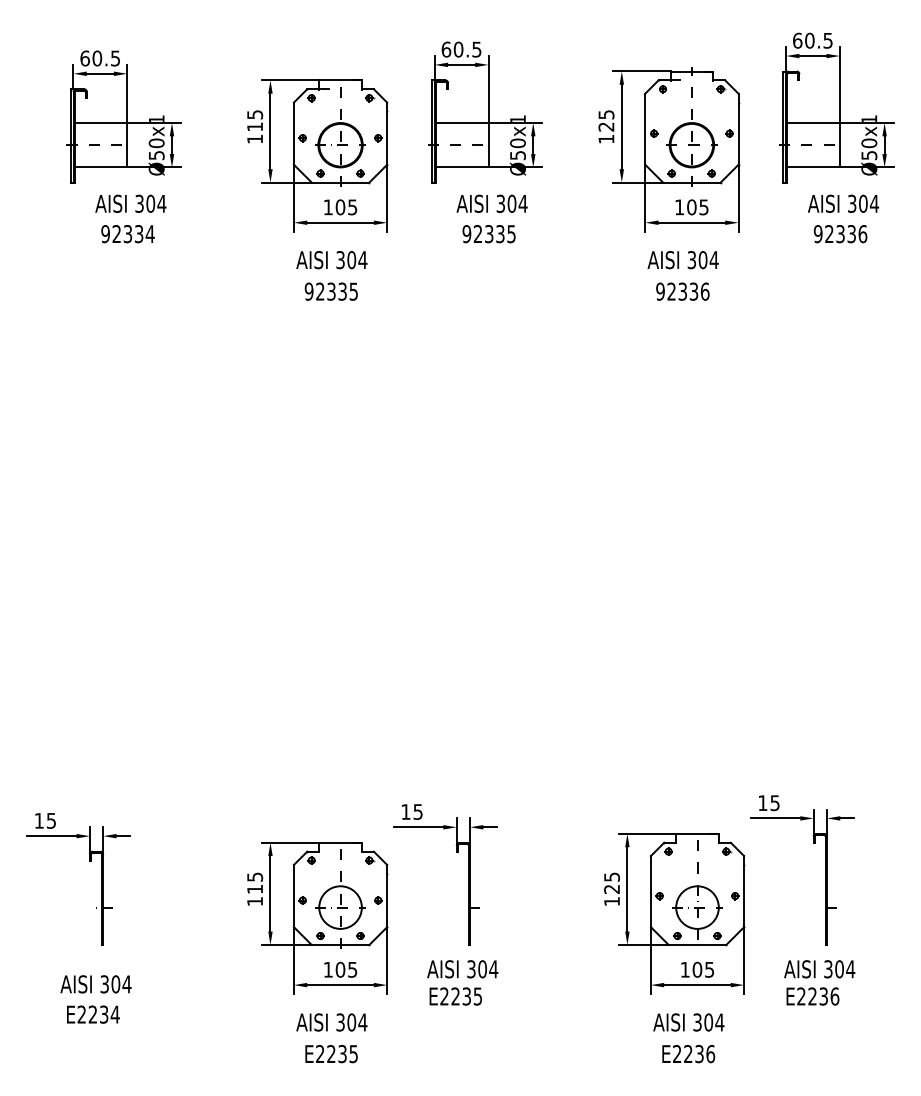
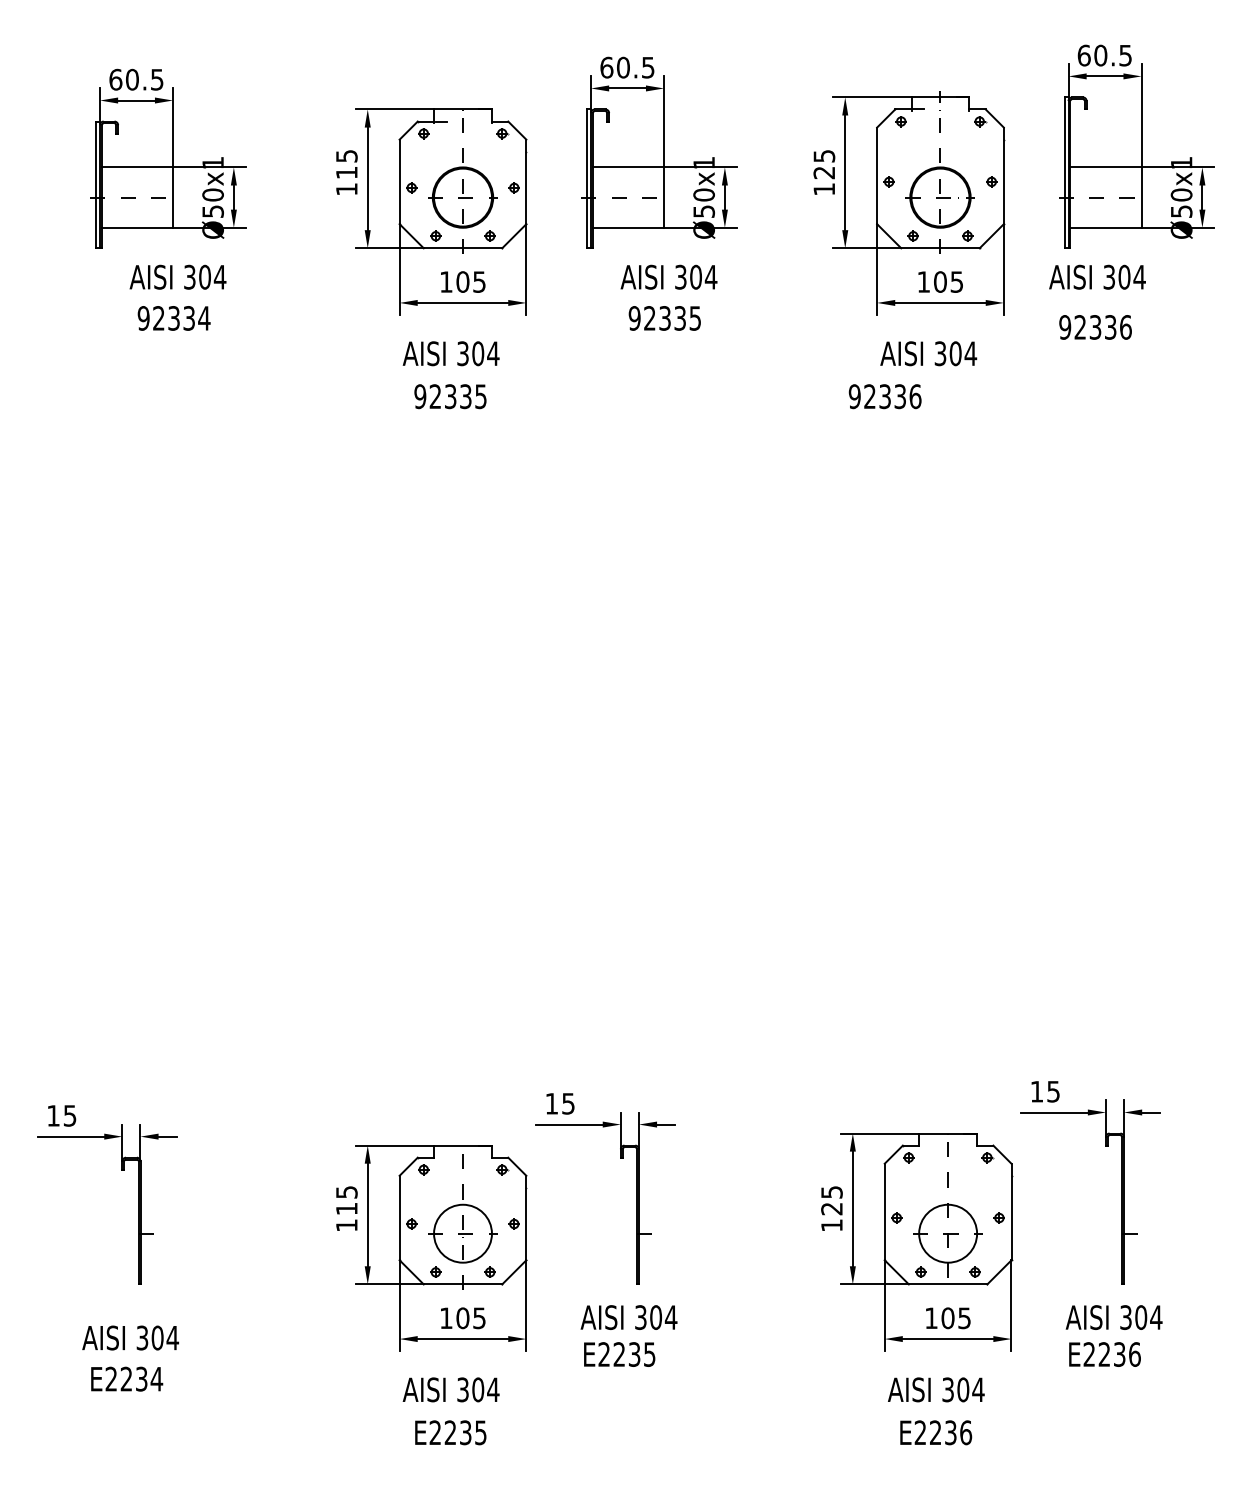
text: (843, 203) -> (1097, 276), moved
text: (840, 234) -> (1095, 327), moved
text: (682, 291) -> (884, 396), moved

